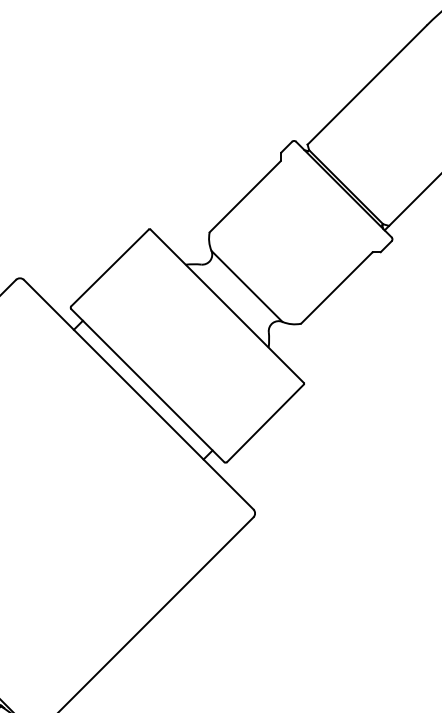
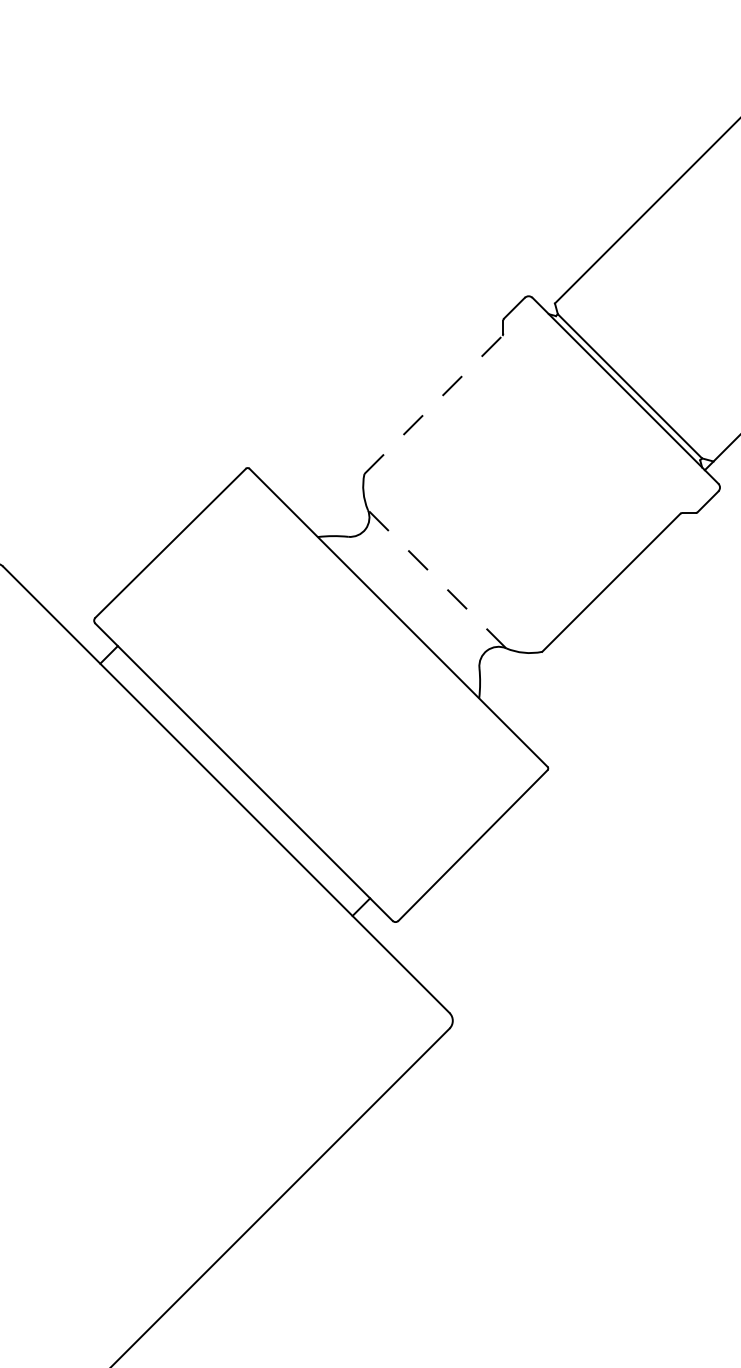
line: (245, 196) -> (434, 404), solid -> dashed
line: (246, 286) -> (436, 579), solid -> dashed

